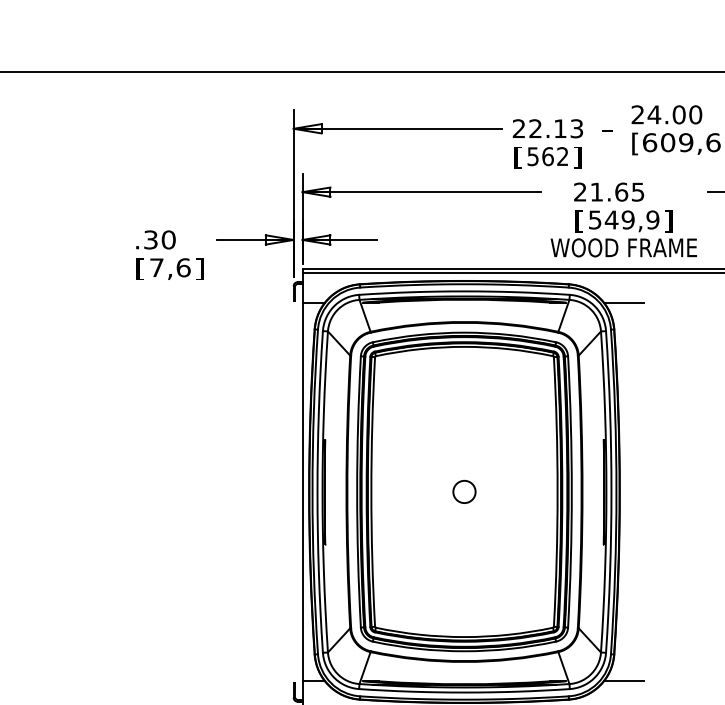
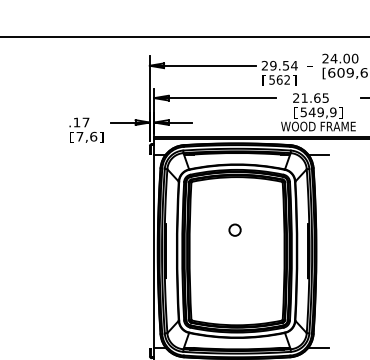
text: (555, 128) -> (283, 65), 22.13 -> 29.54
text: (159, 239) -> (81, 122), .30 -> .17
circle: (463, 490) -> (234, 229), moved

